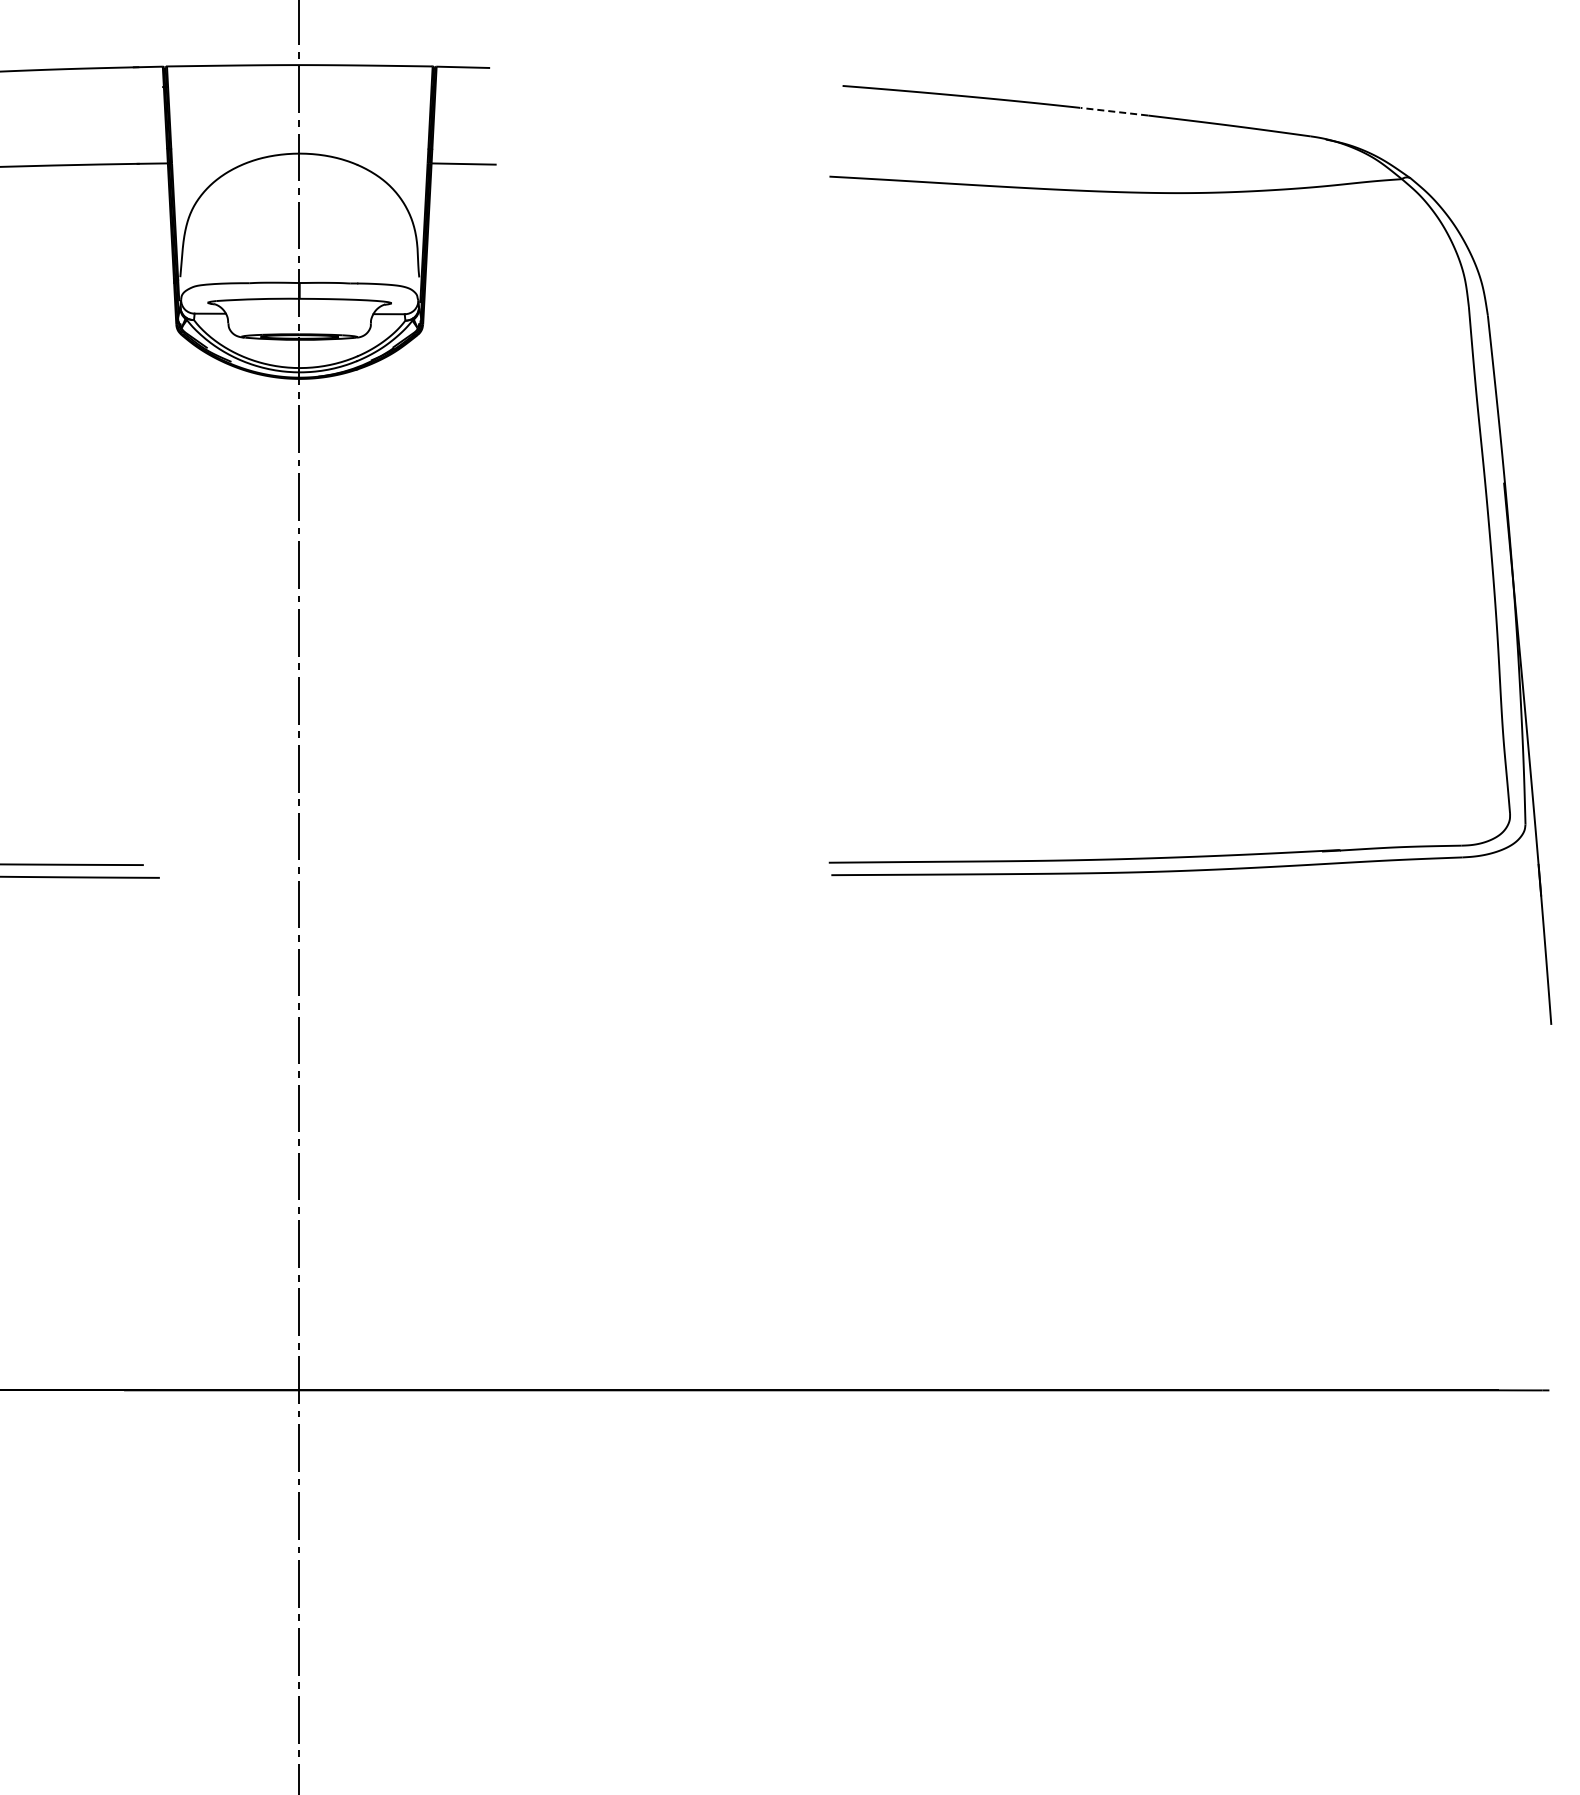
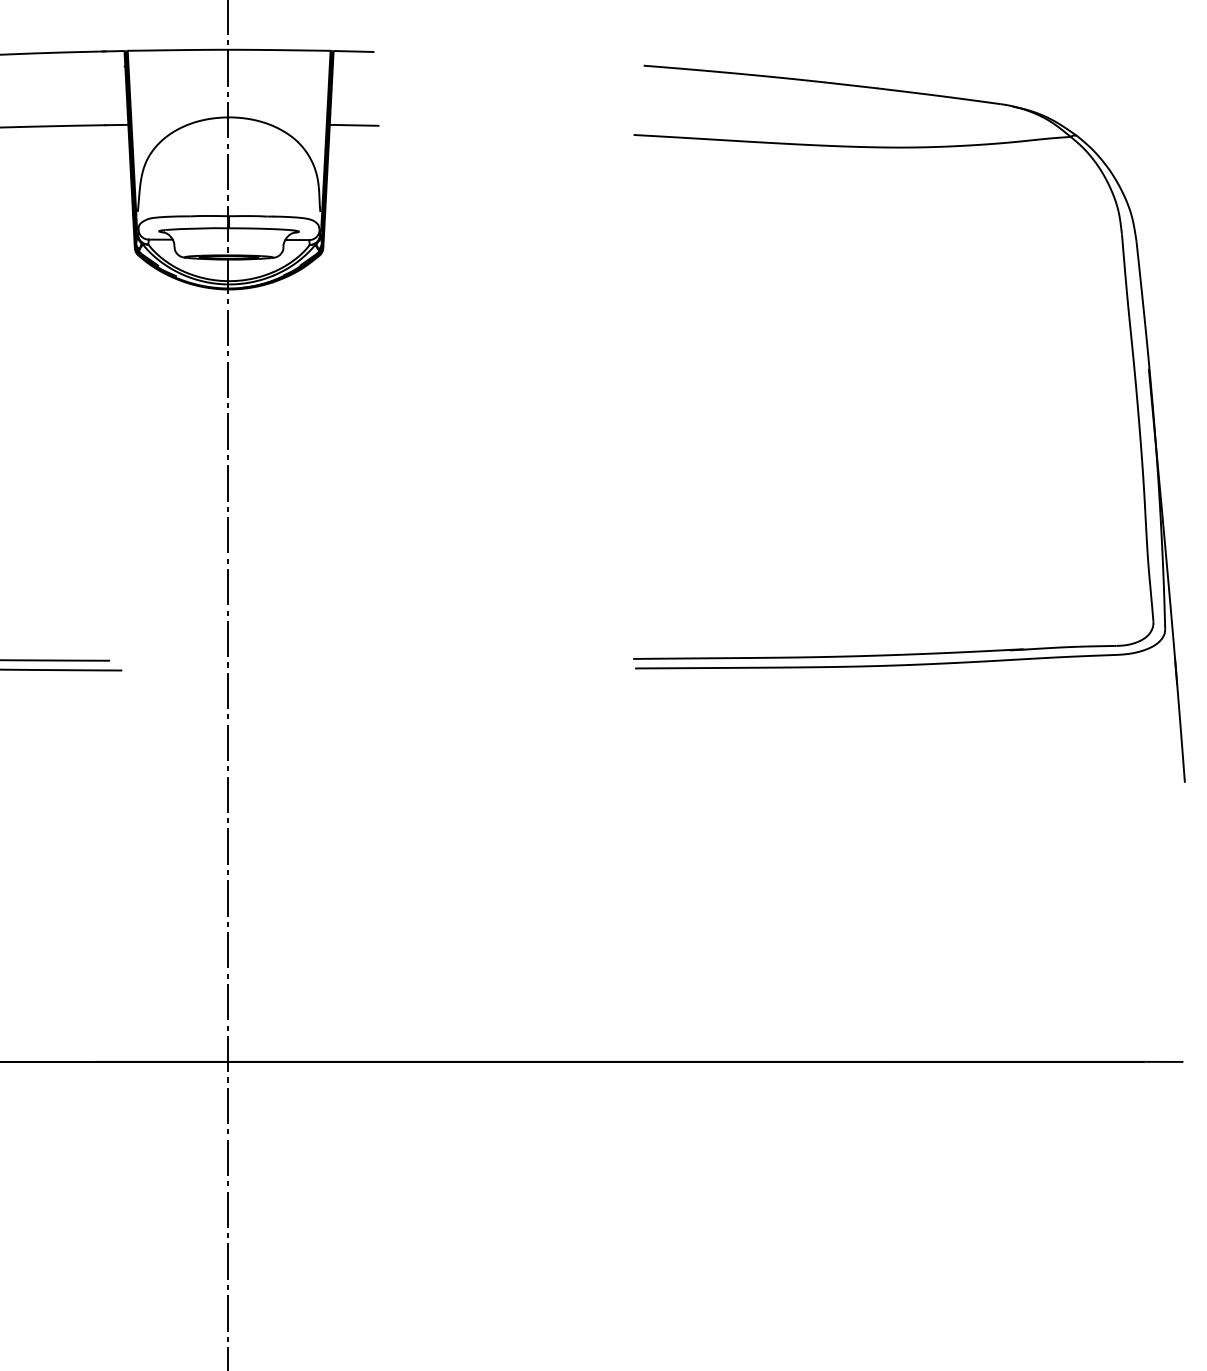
line: (1114, 111) -> (851, 85), dashed -> solid

